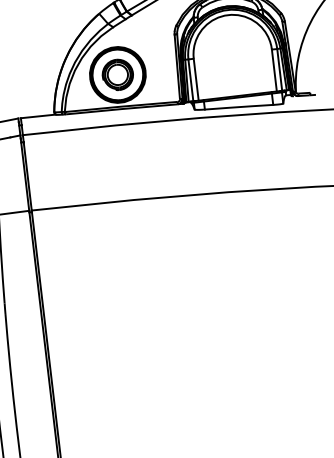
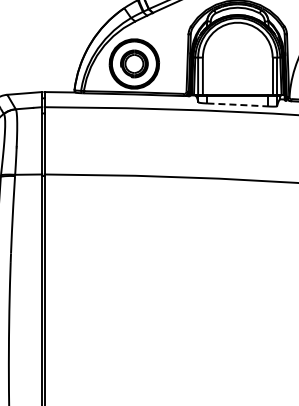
line: (238, 106) -> (237, 104), solid -> dashed

